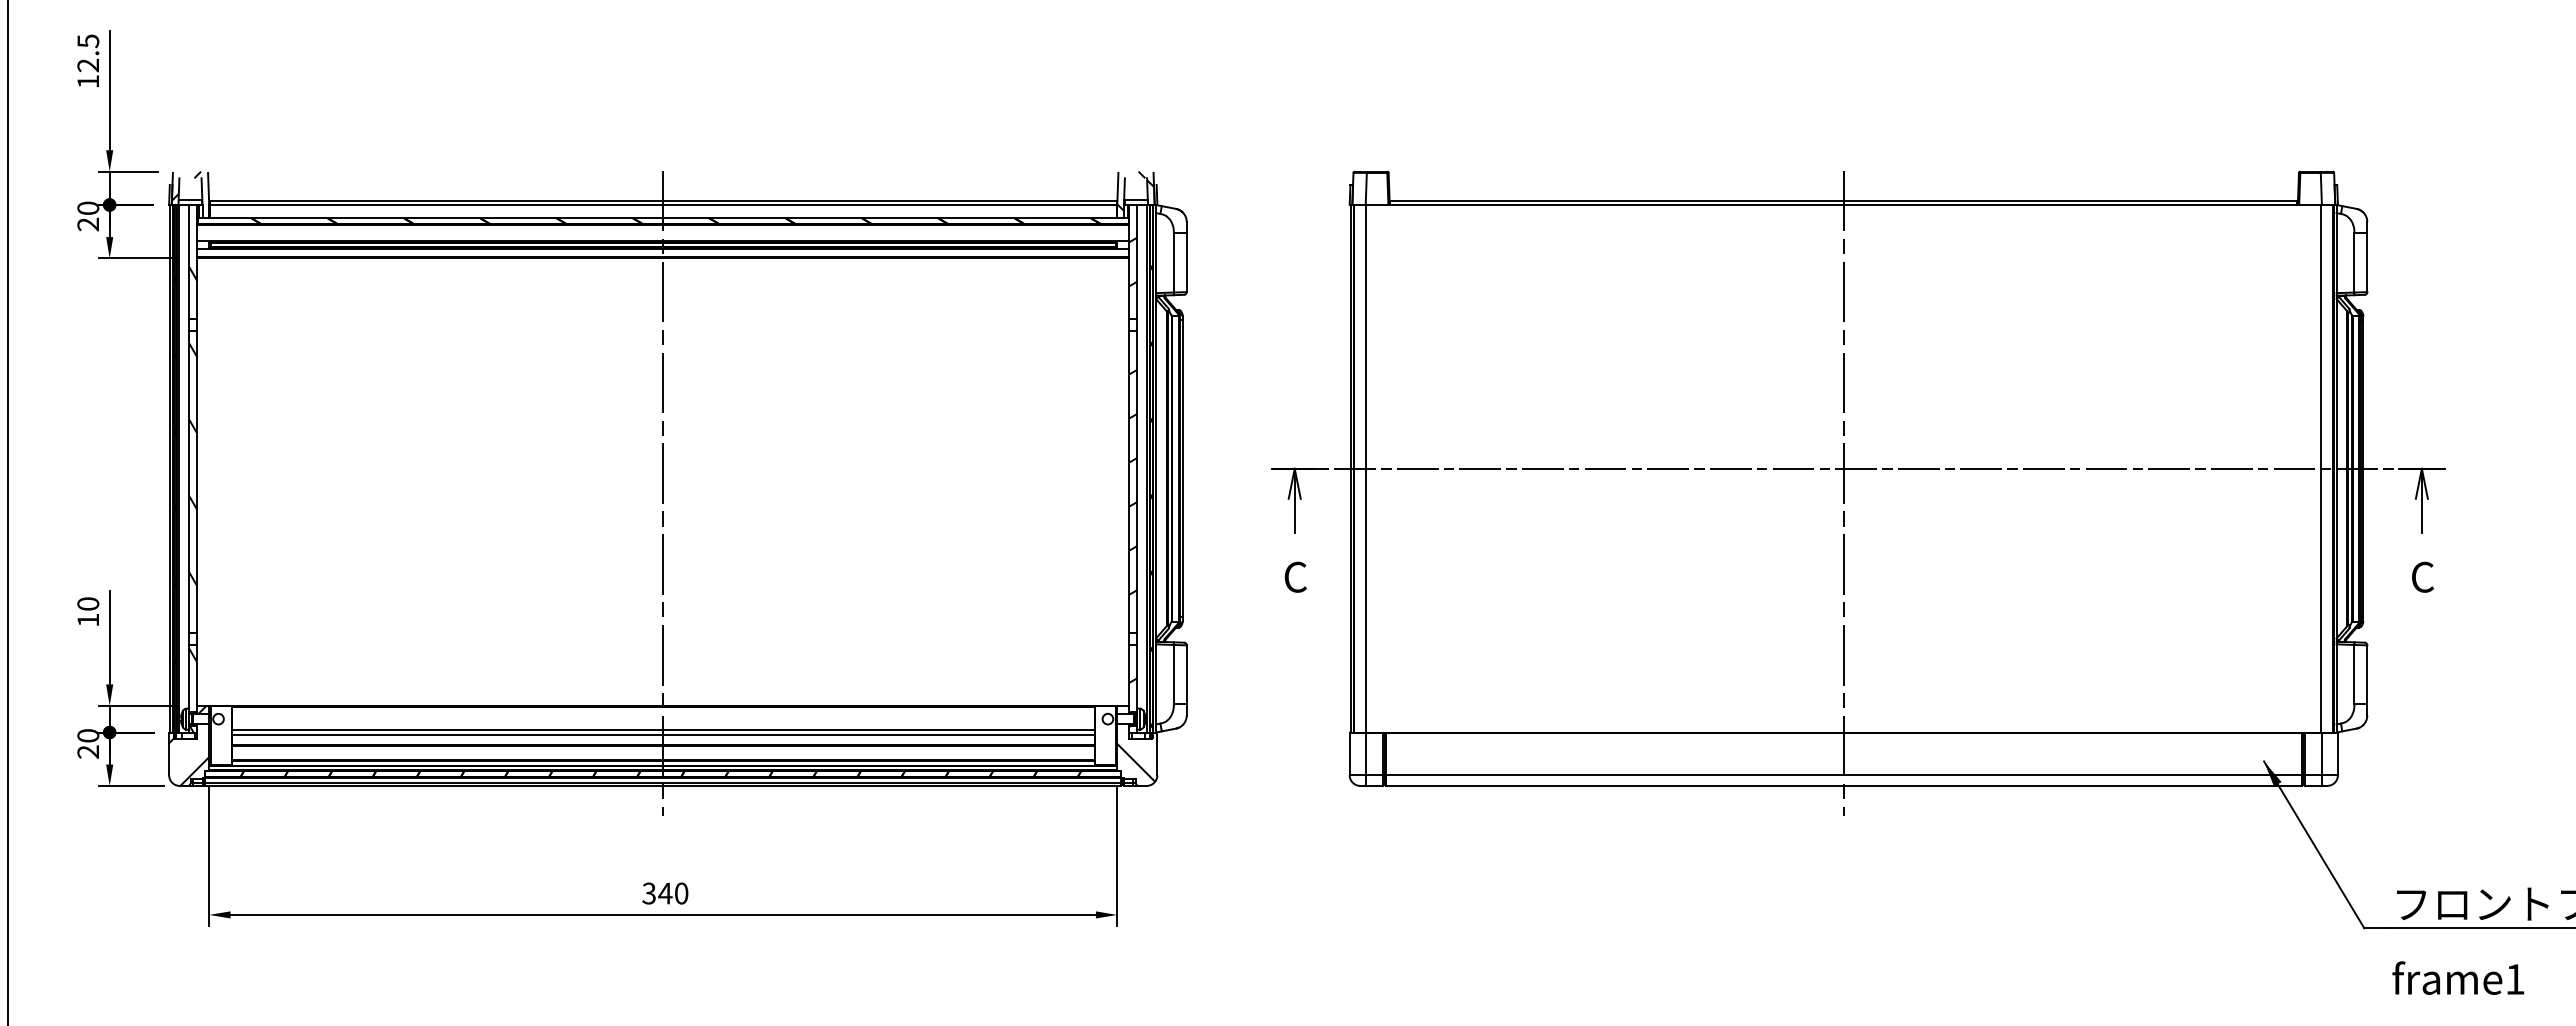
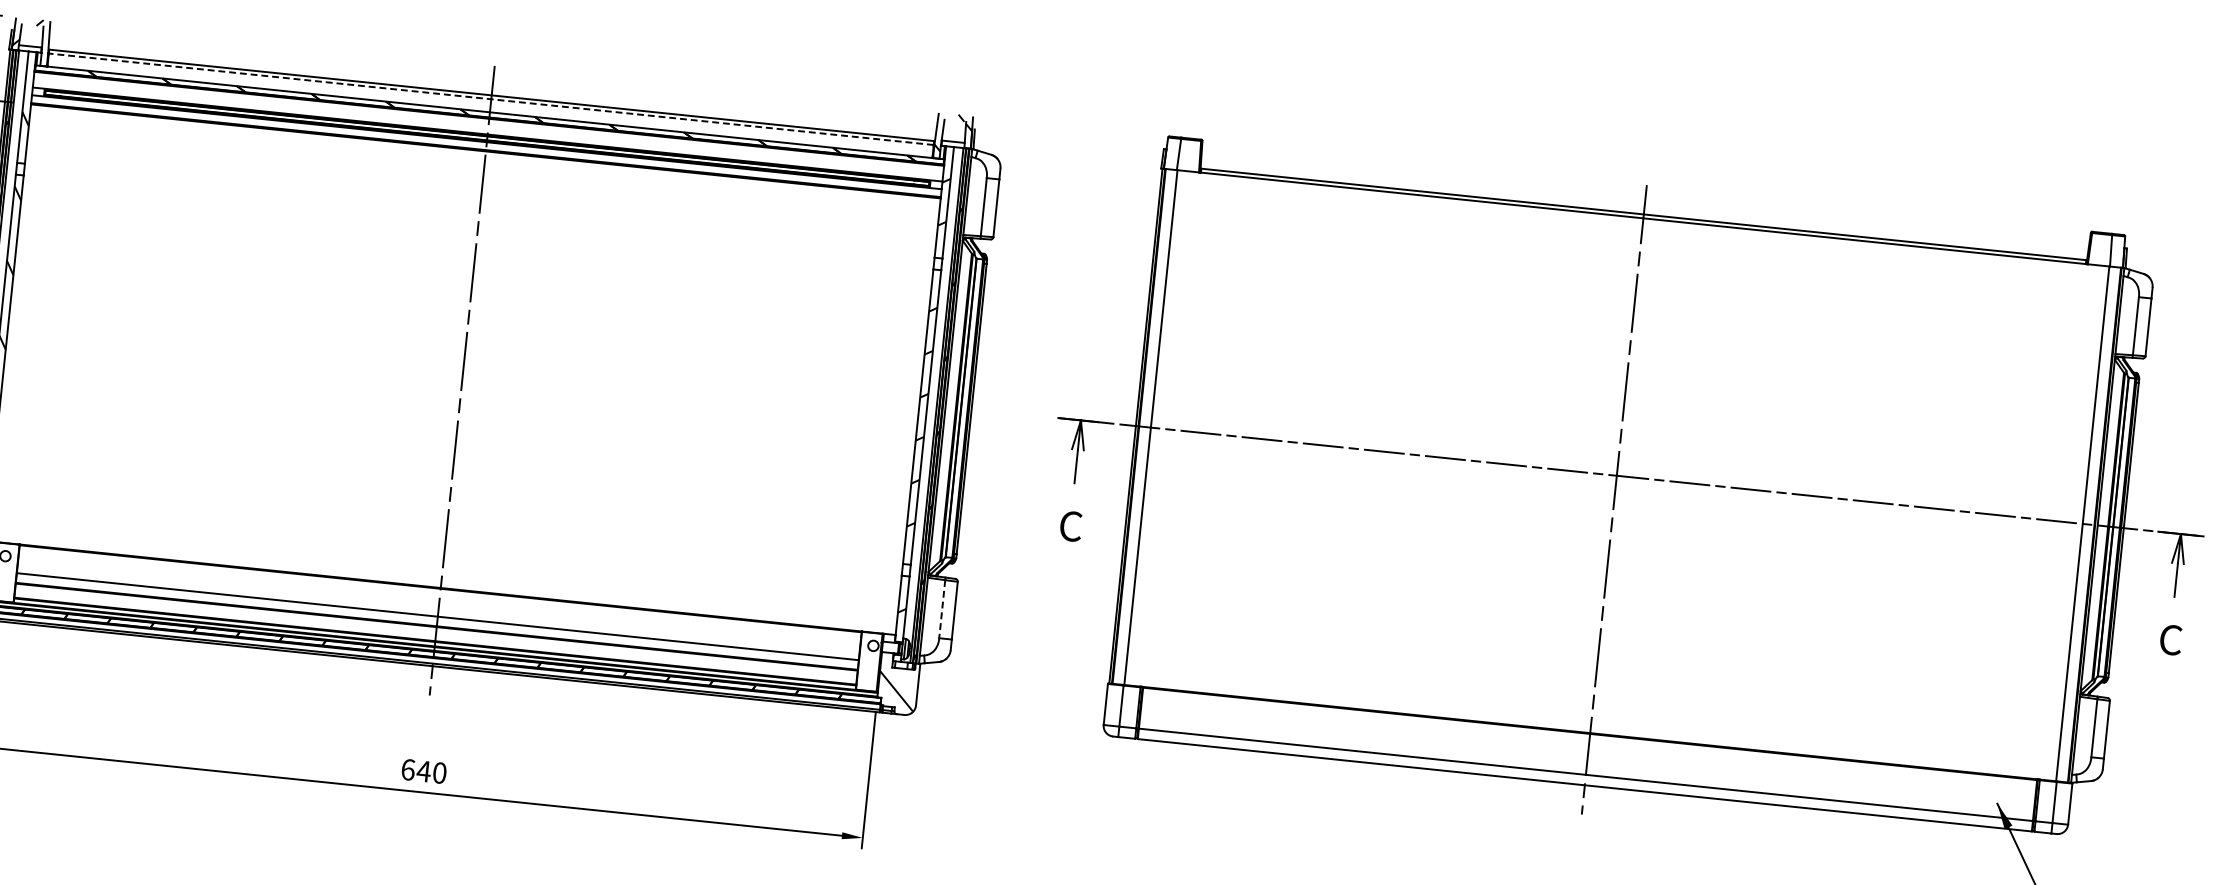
line: (662, 205) -> (490, 99), solid -> dashed
line: (1173, 674) -> (941, 608), solid -> dashed
line: (662, 729) -> (437, 611), removed
text: (649, 893) -> (408, 769), 340 -> 640

